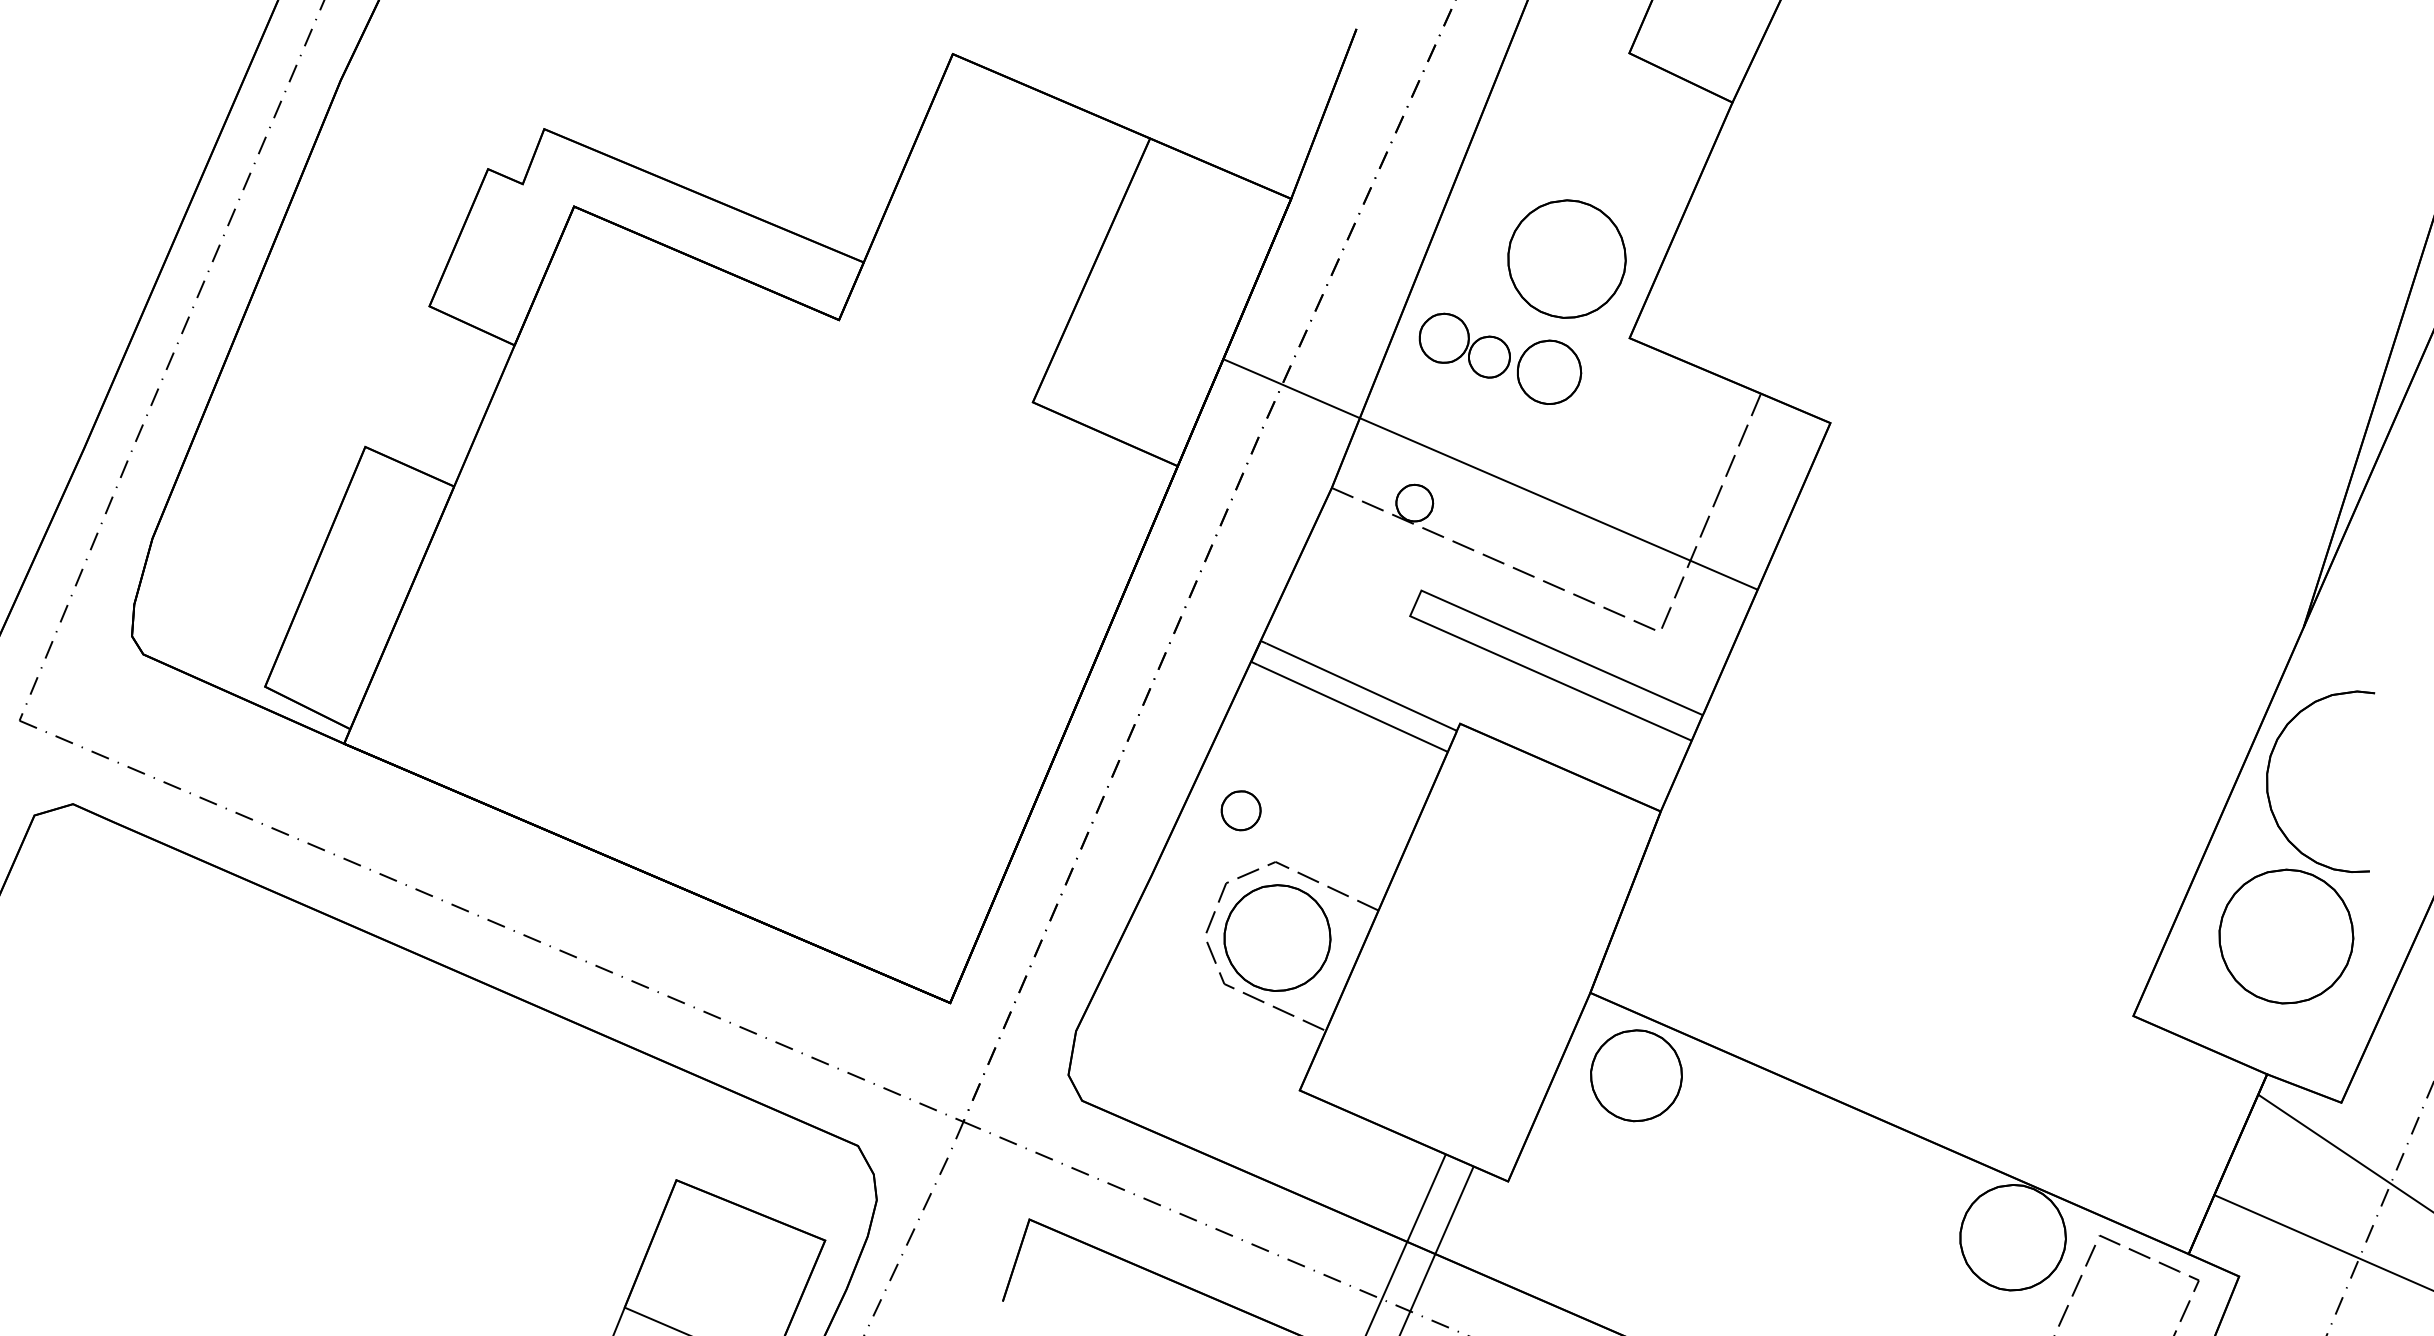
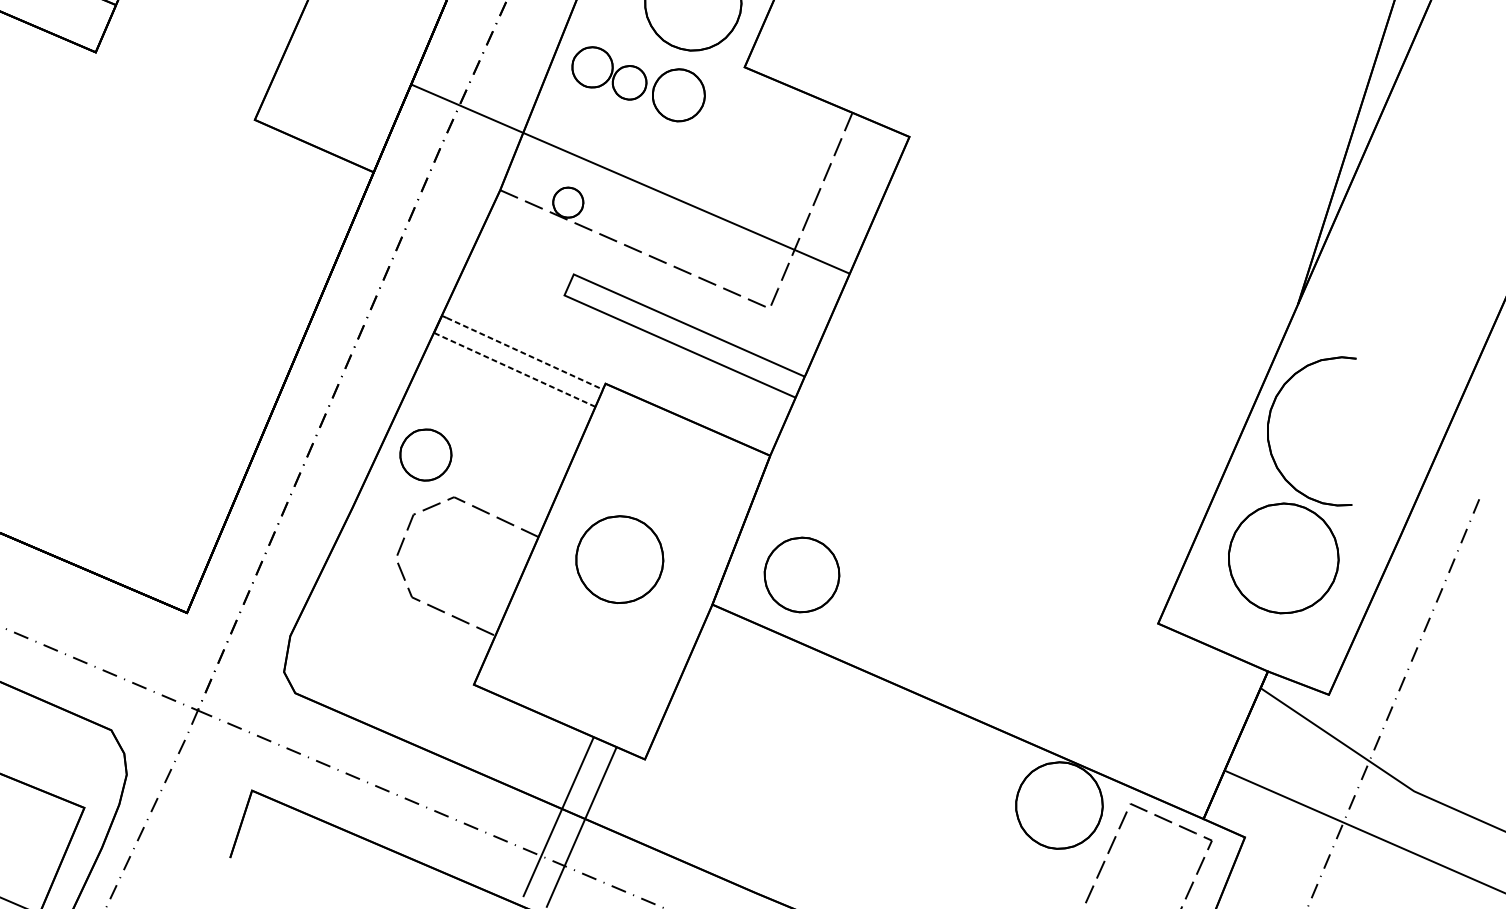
line: (1361, 687) -> (524, 353), solid -> dashed
line: (1352, 708) -> (517, 371), solid -> dashed
part: (1240, 810) -> (425, 454), size x1.6
part: (1277, 937) -> (619, 559), moved
part: (1636, 1075) -> (802, 574), moved

